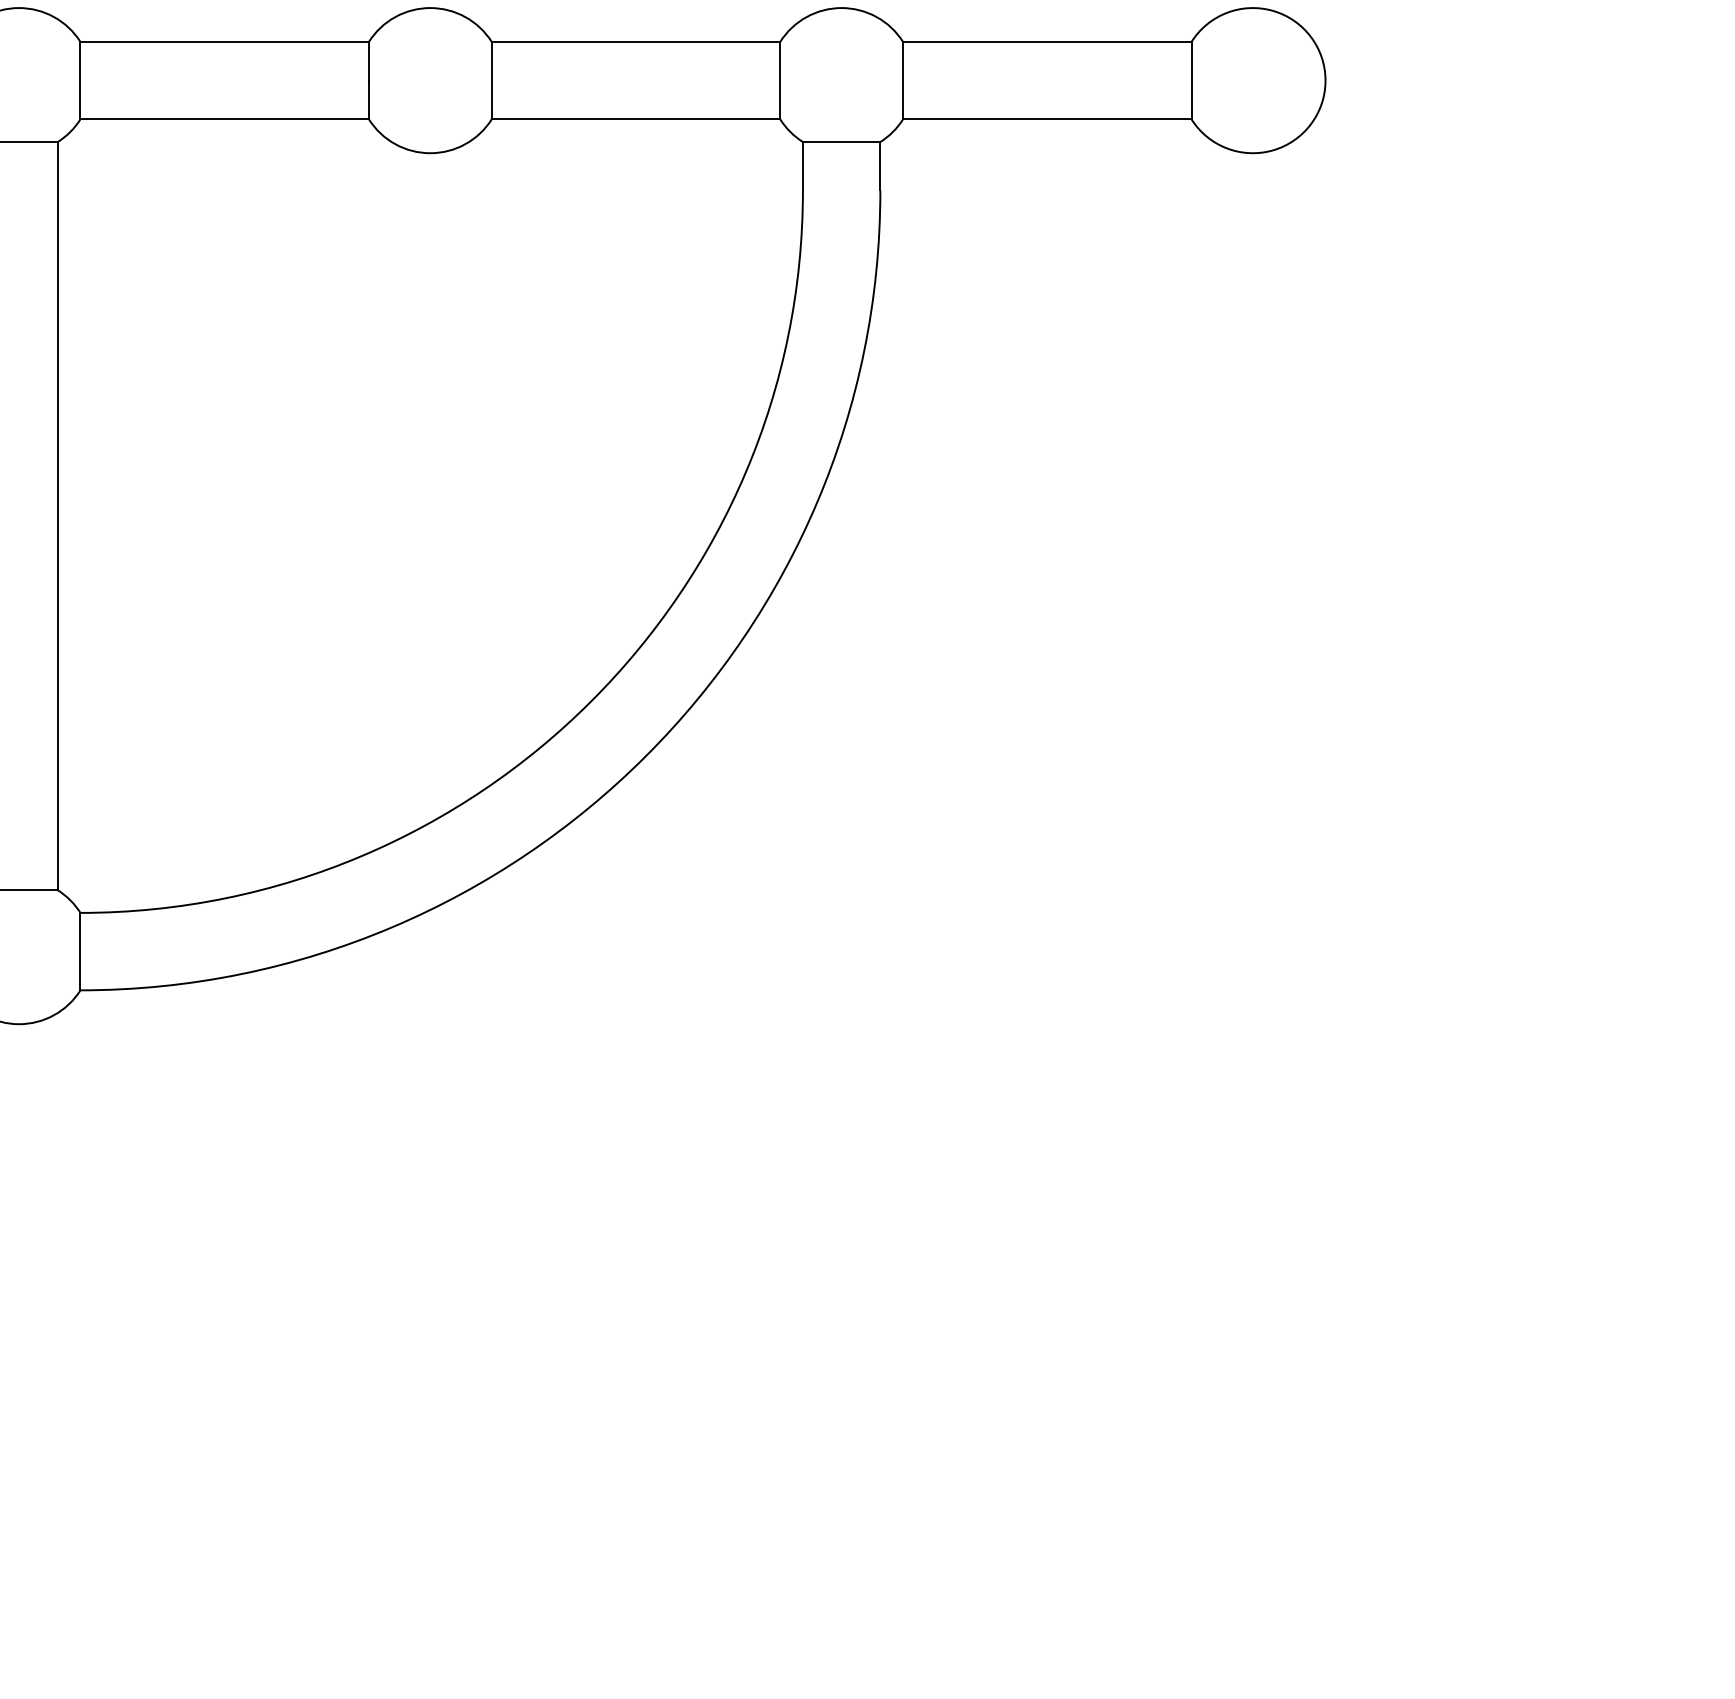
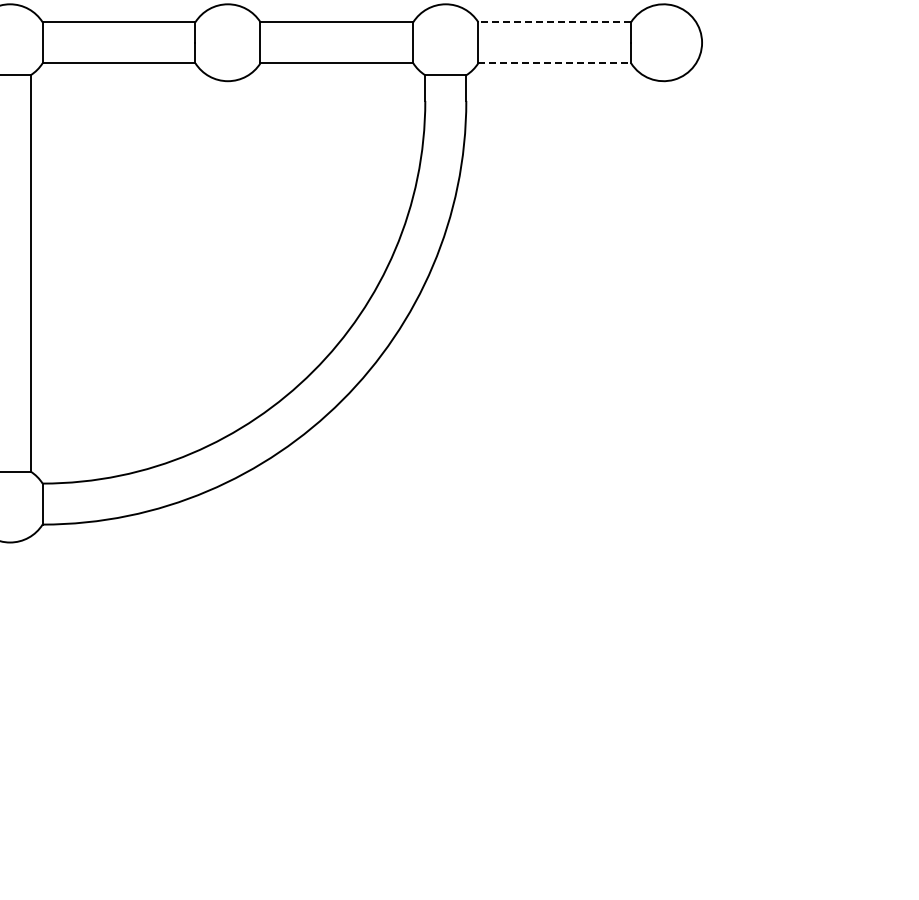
line: (1046, 42) -> (554, 22), solid -> dashed
line: (1048, 119) -> (555, 63), solid -> dashed

